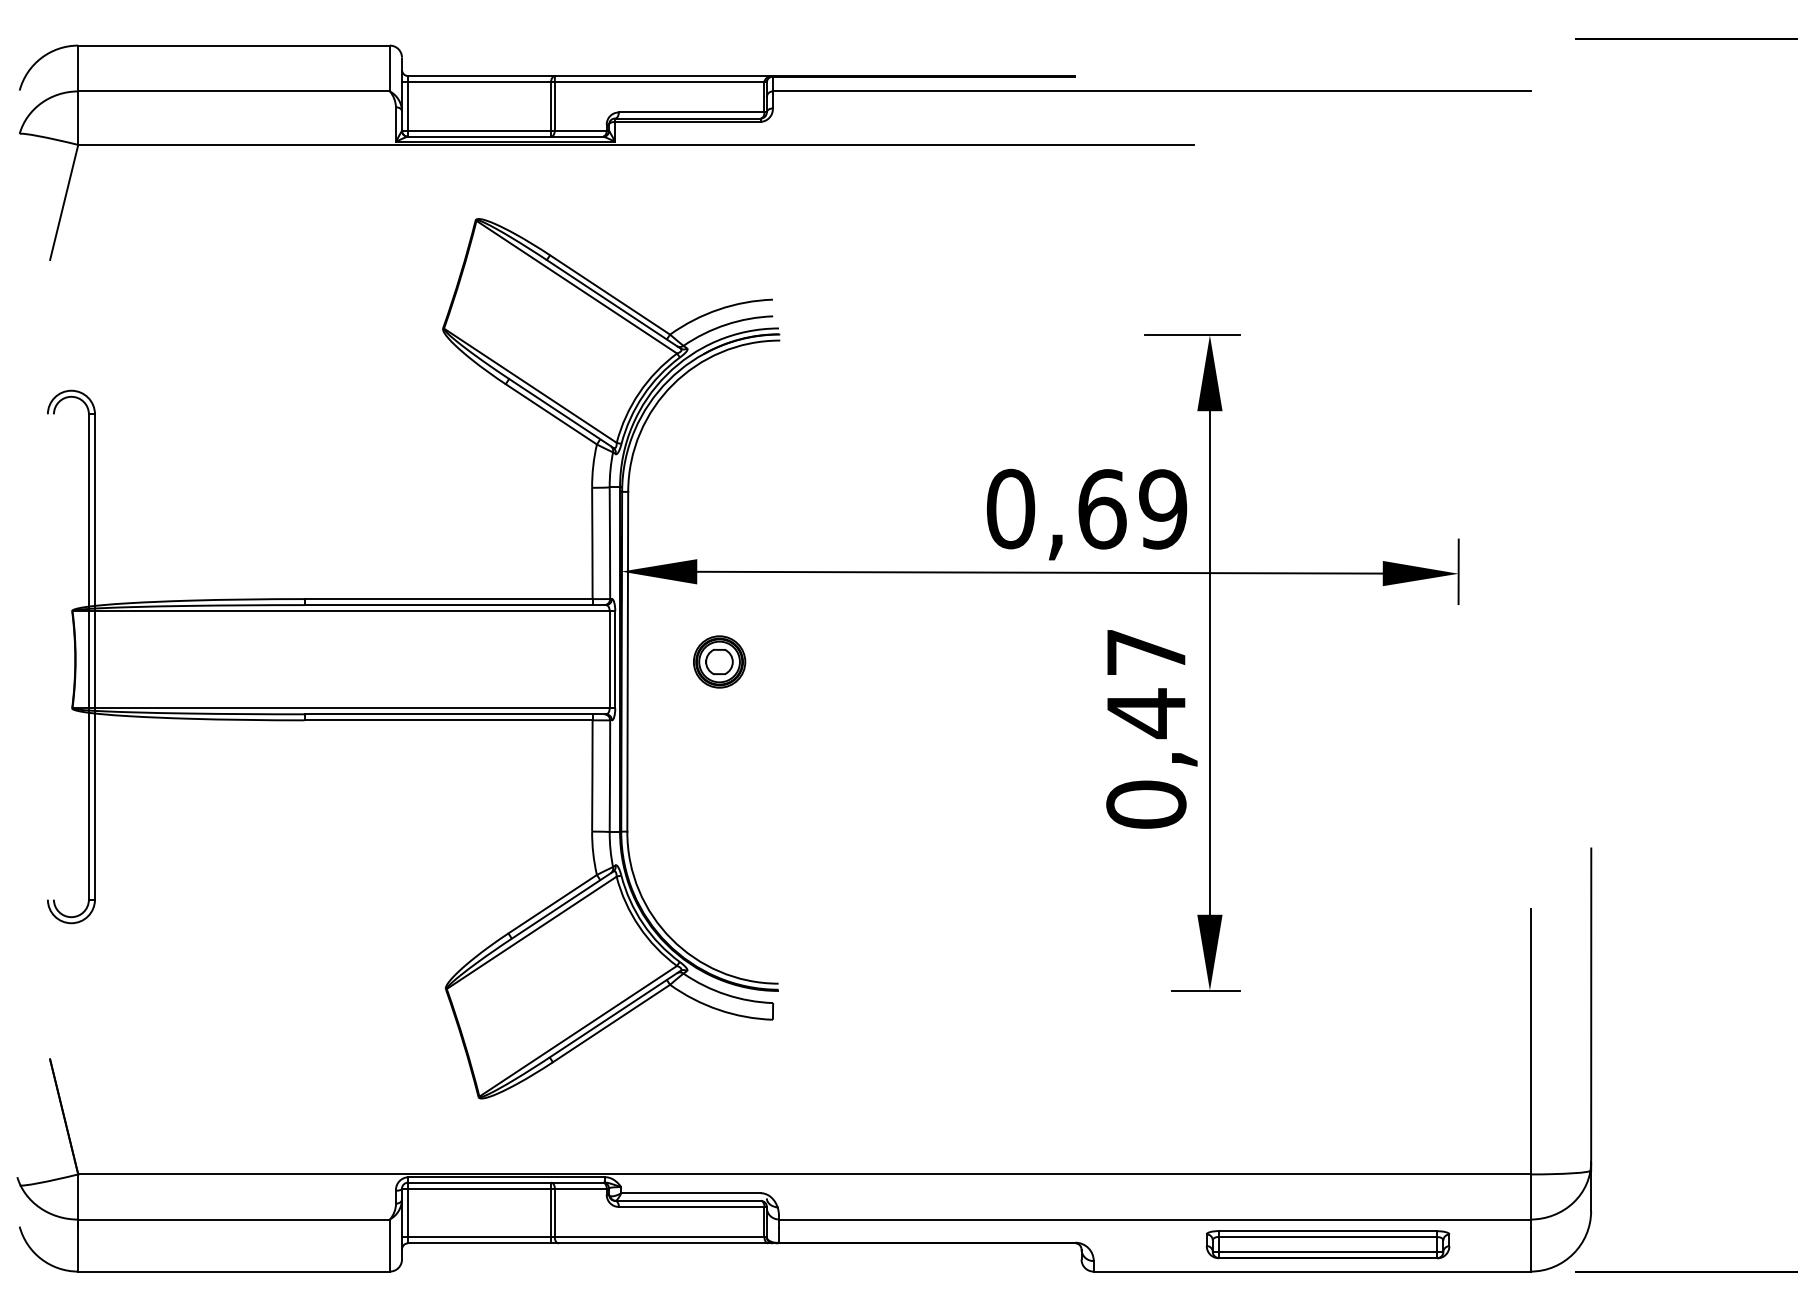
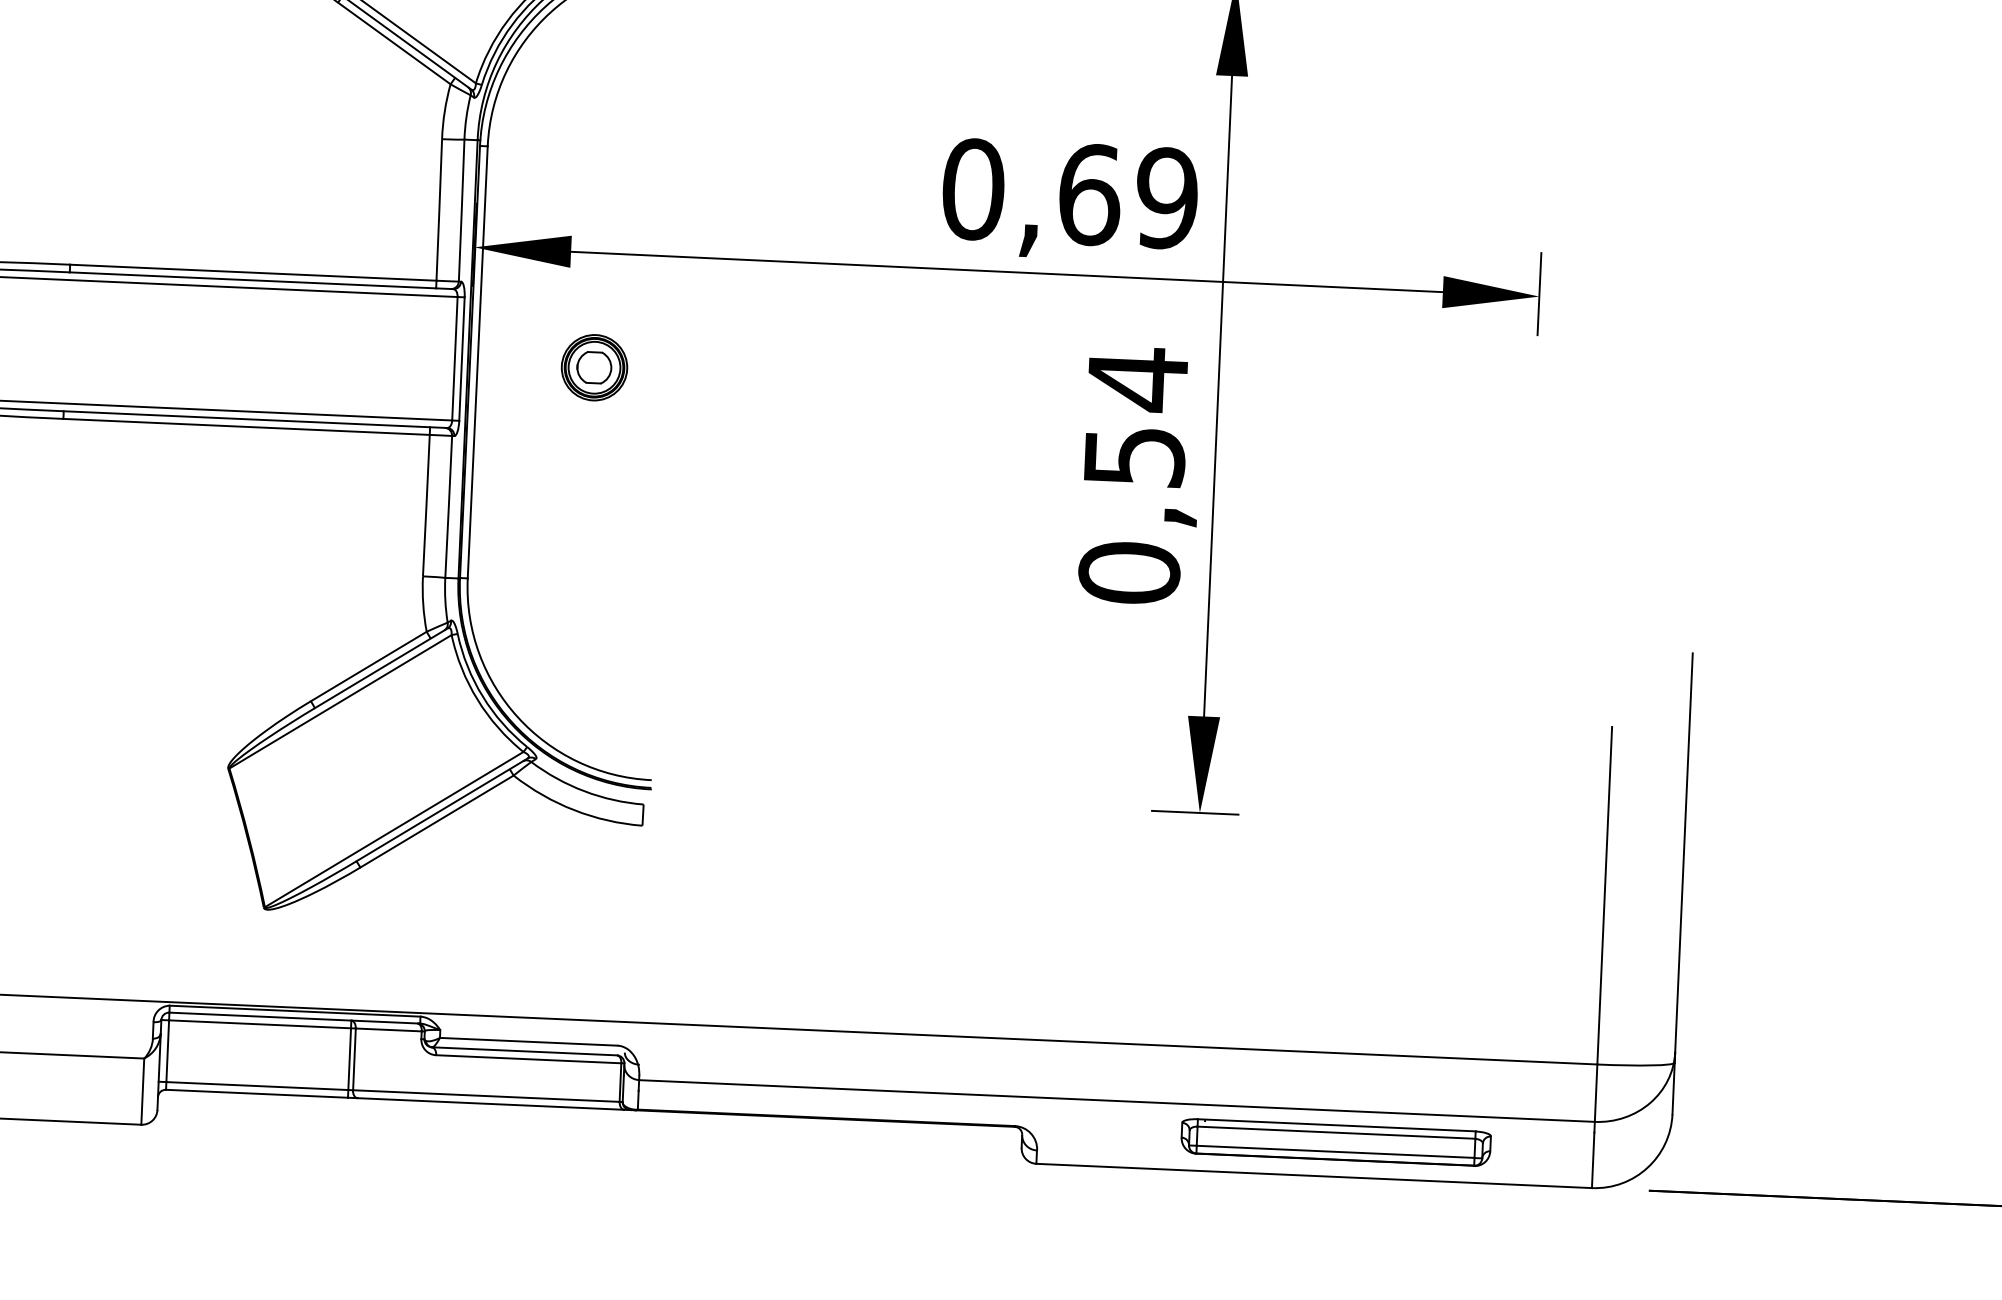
text: (1146, 683) -> (1136, 418), 0,47 -> 0,54

